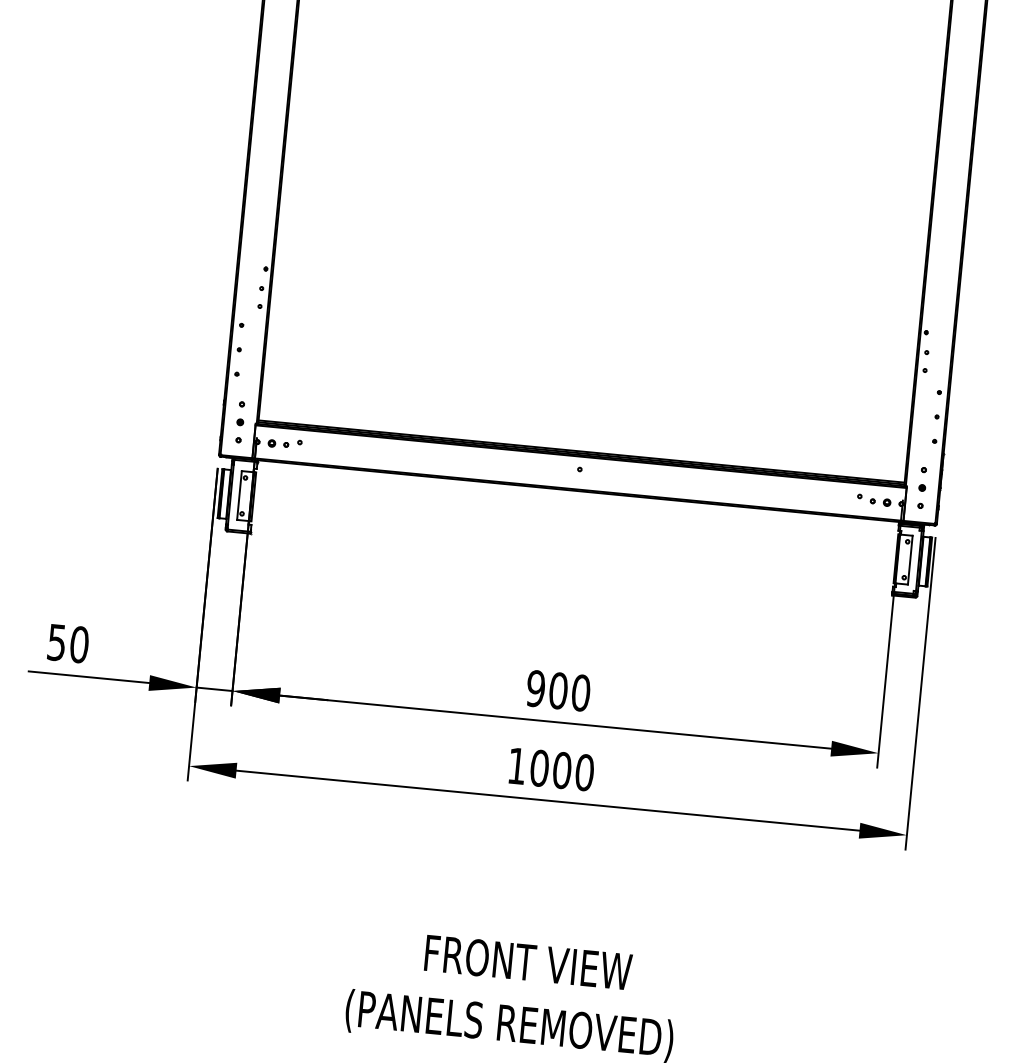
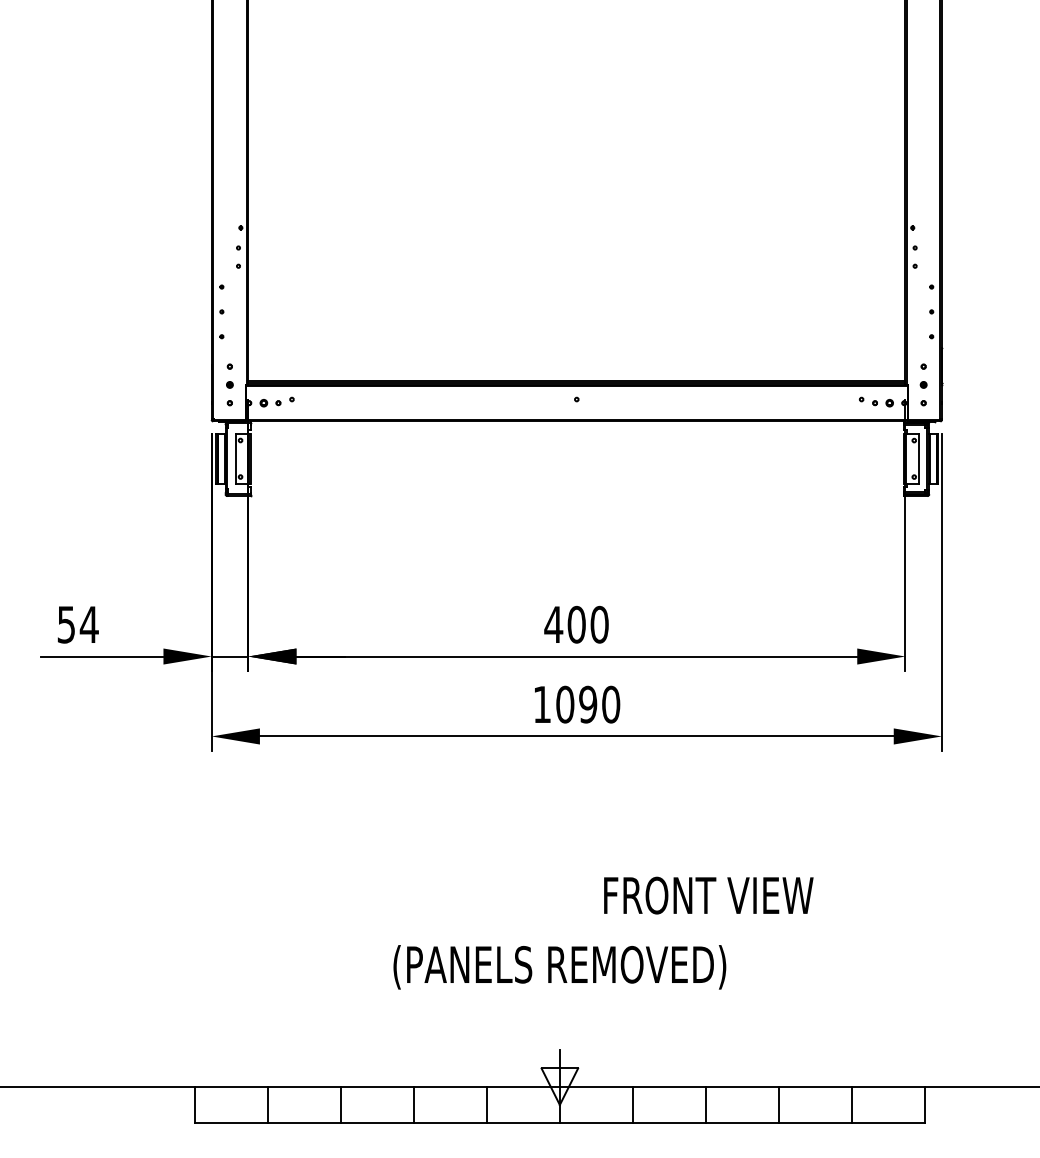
text: (78, 644) -> (88, 624), 50 -> 54
text: (535, 688) -> (553, 624), 900 -> 400
text: (562, 770) -> (588, 704), 1000 -> 1090
text: (528, 962) -> (708, 895), moved

